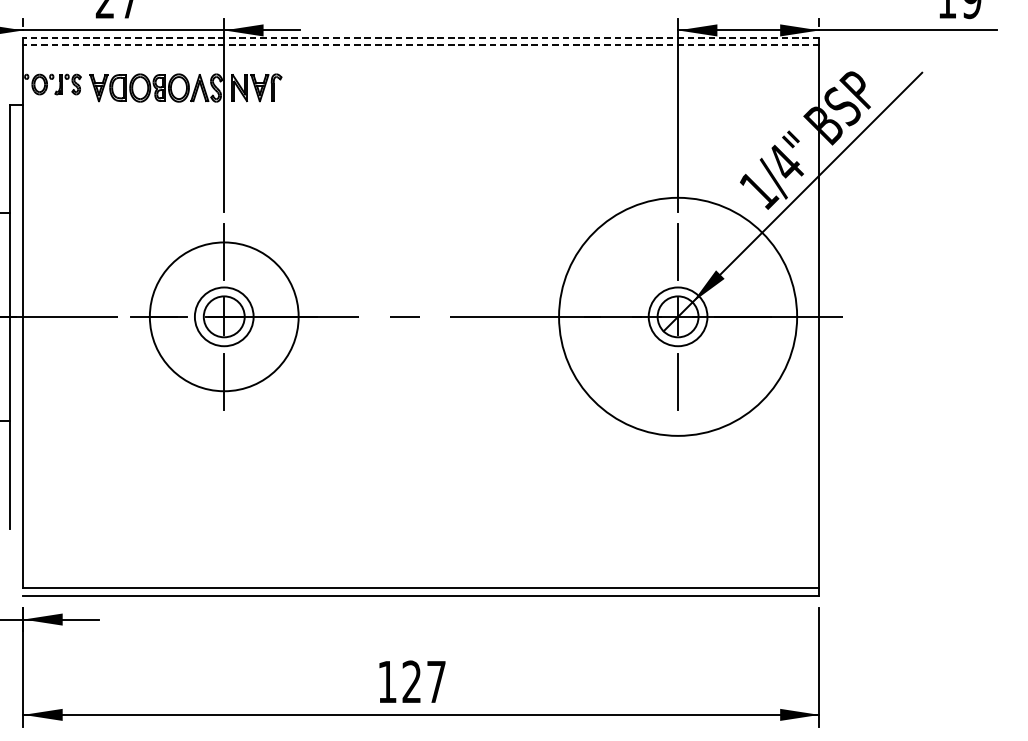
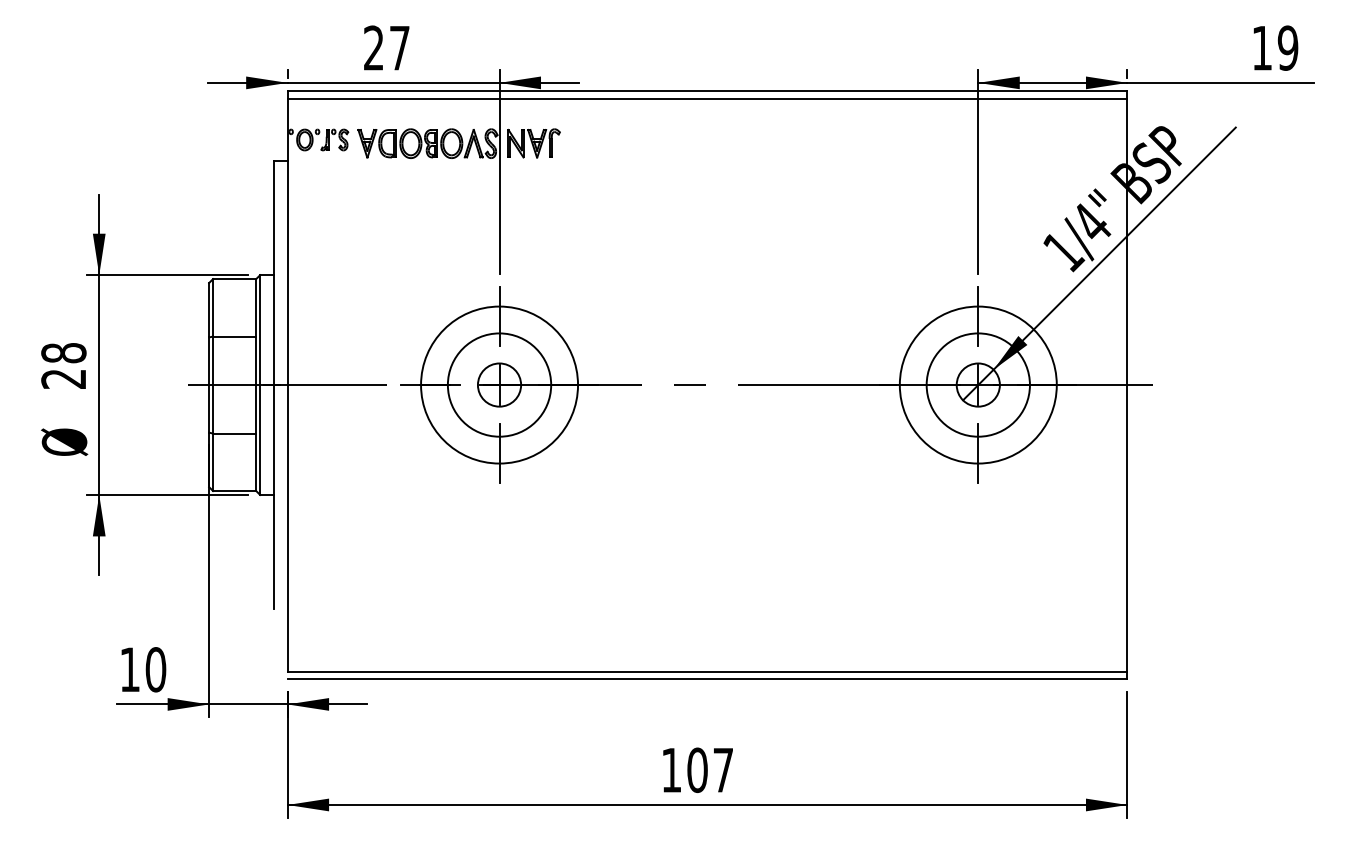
line: (421, 37) -> (707, 90), dashed -> solid
line: (421, 45) -> (707, 98), dashed -> solid
circle: (224, 316) -> (499, 384), size x1.67
circle: (677, 316) -> (977, 384), size x0.62
circle: (677, 316) -> (977, 384), size x1.67
text: (411, 682) -> (697, 770), 127 -> 107

